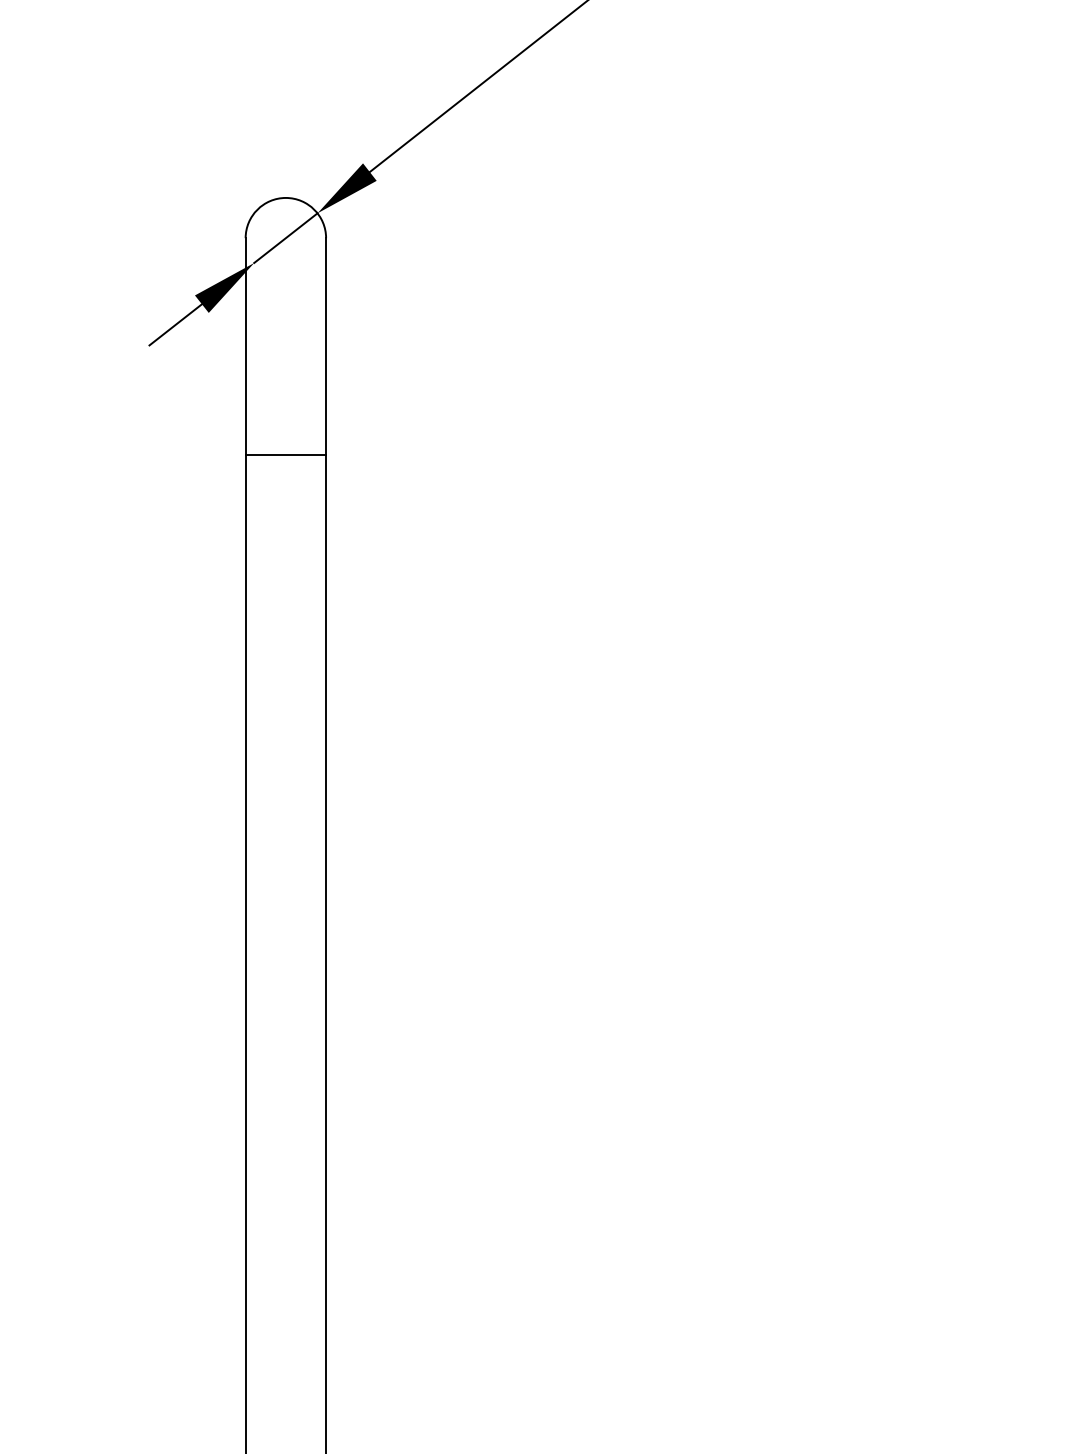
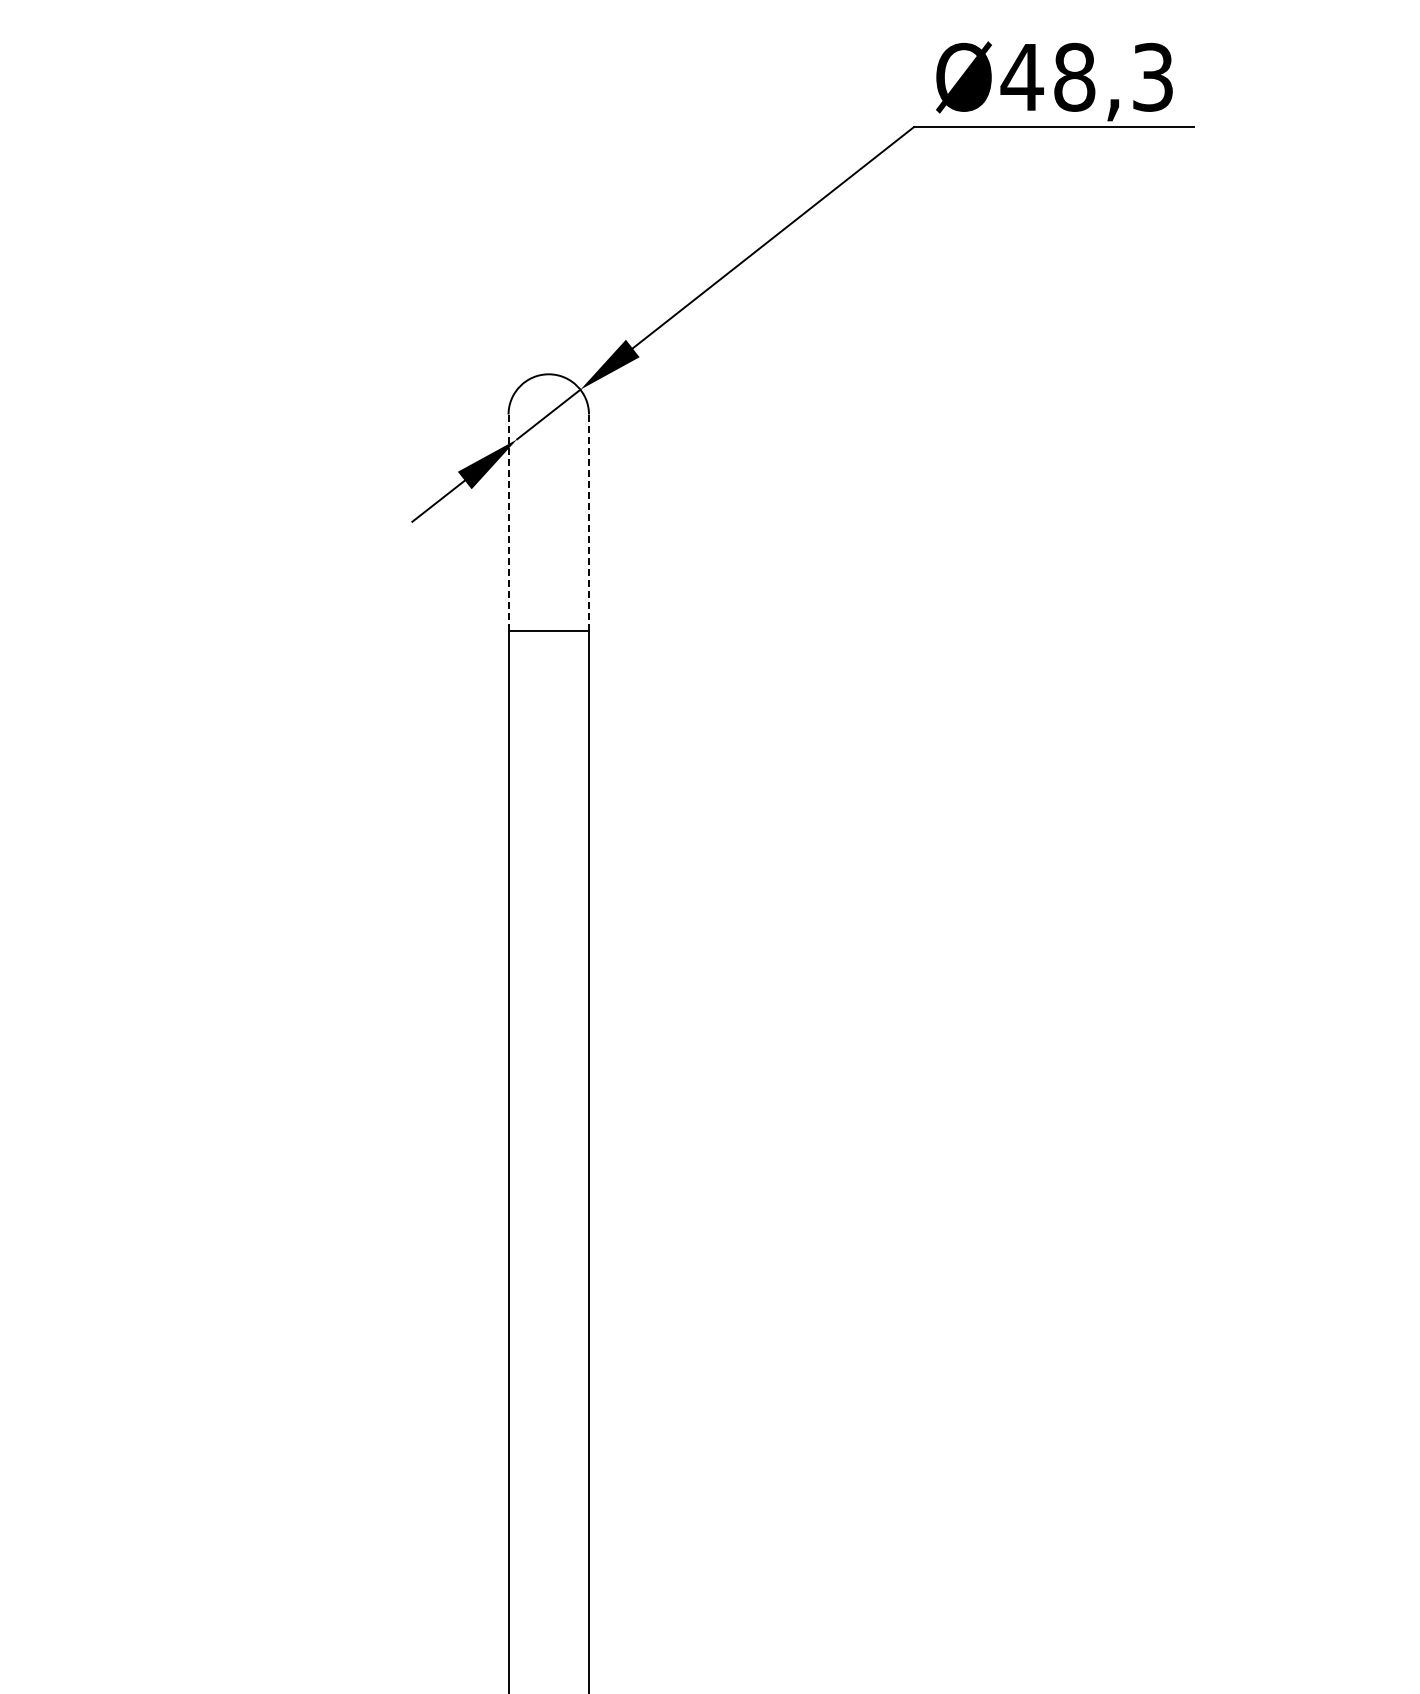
line: (326, 346) -> (589, 522), solid -> dashed
line: (245, 347) -> (508, 523), solid -> dashed

